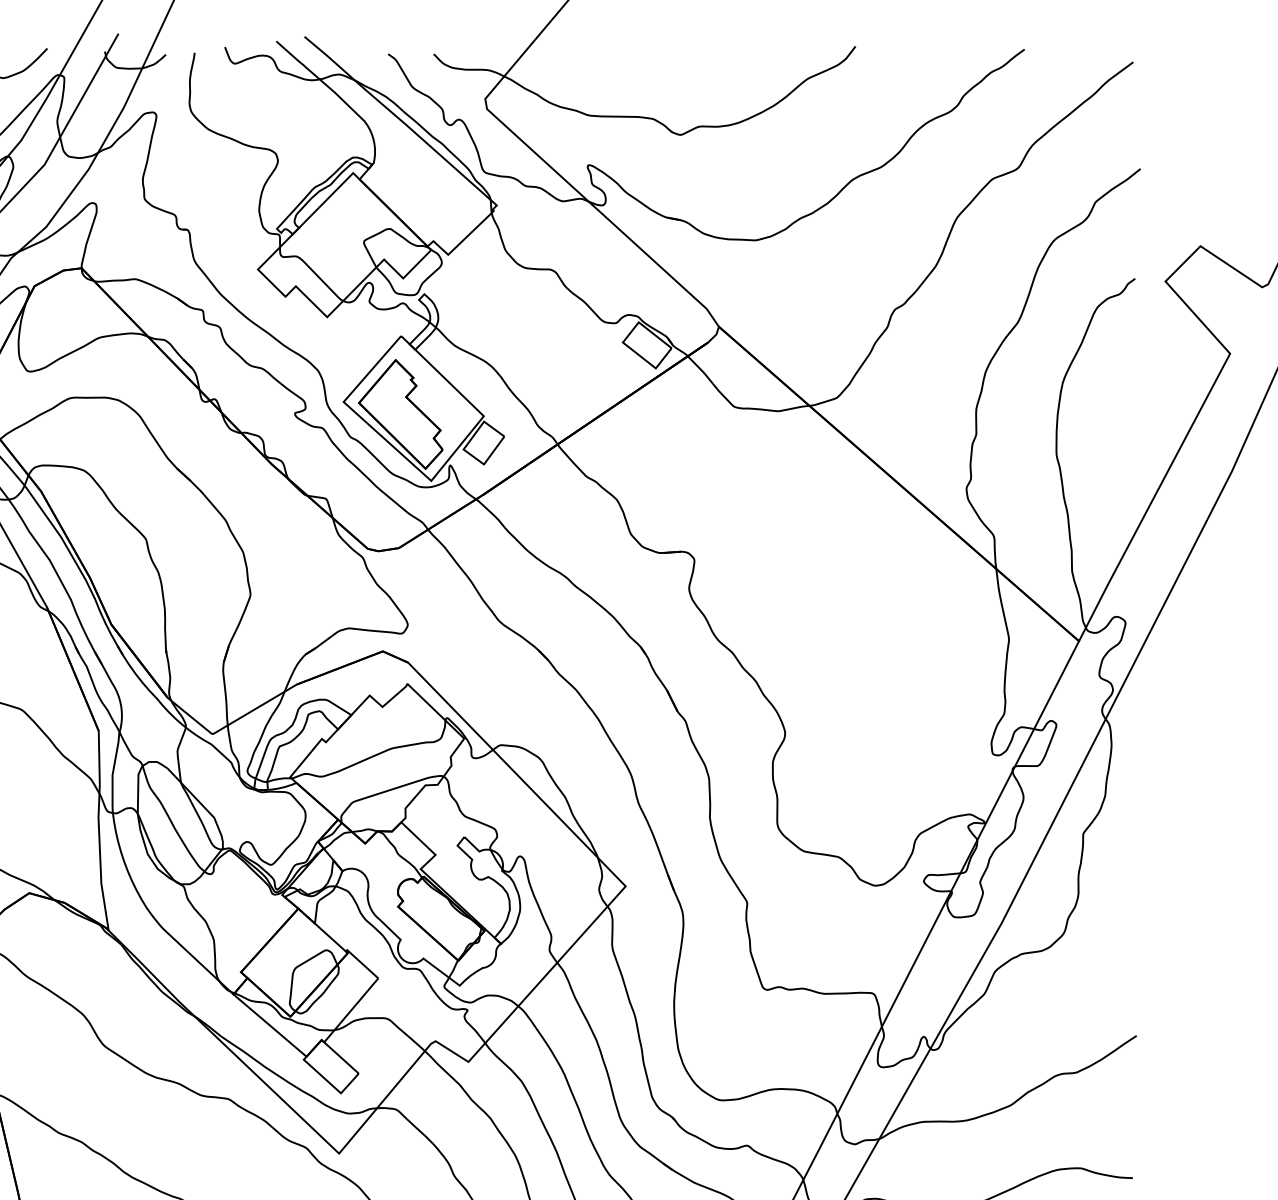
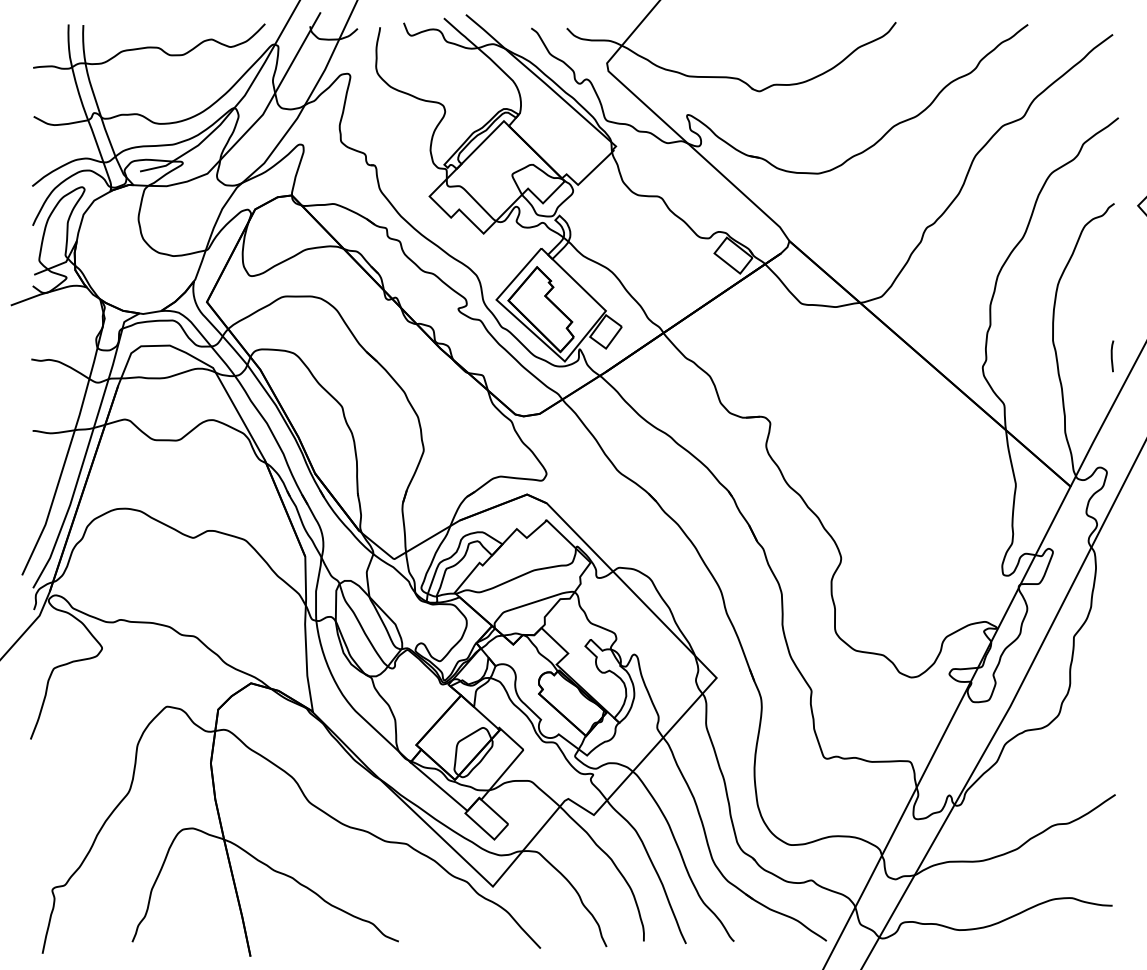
line: (1132, 474) -> (1112, 356), added

